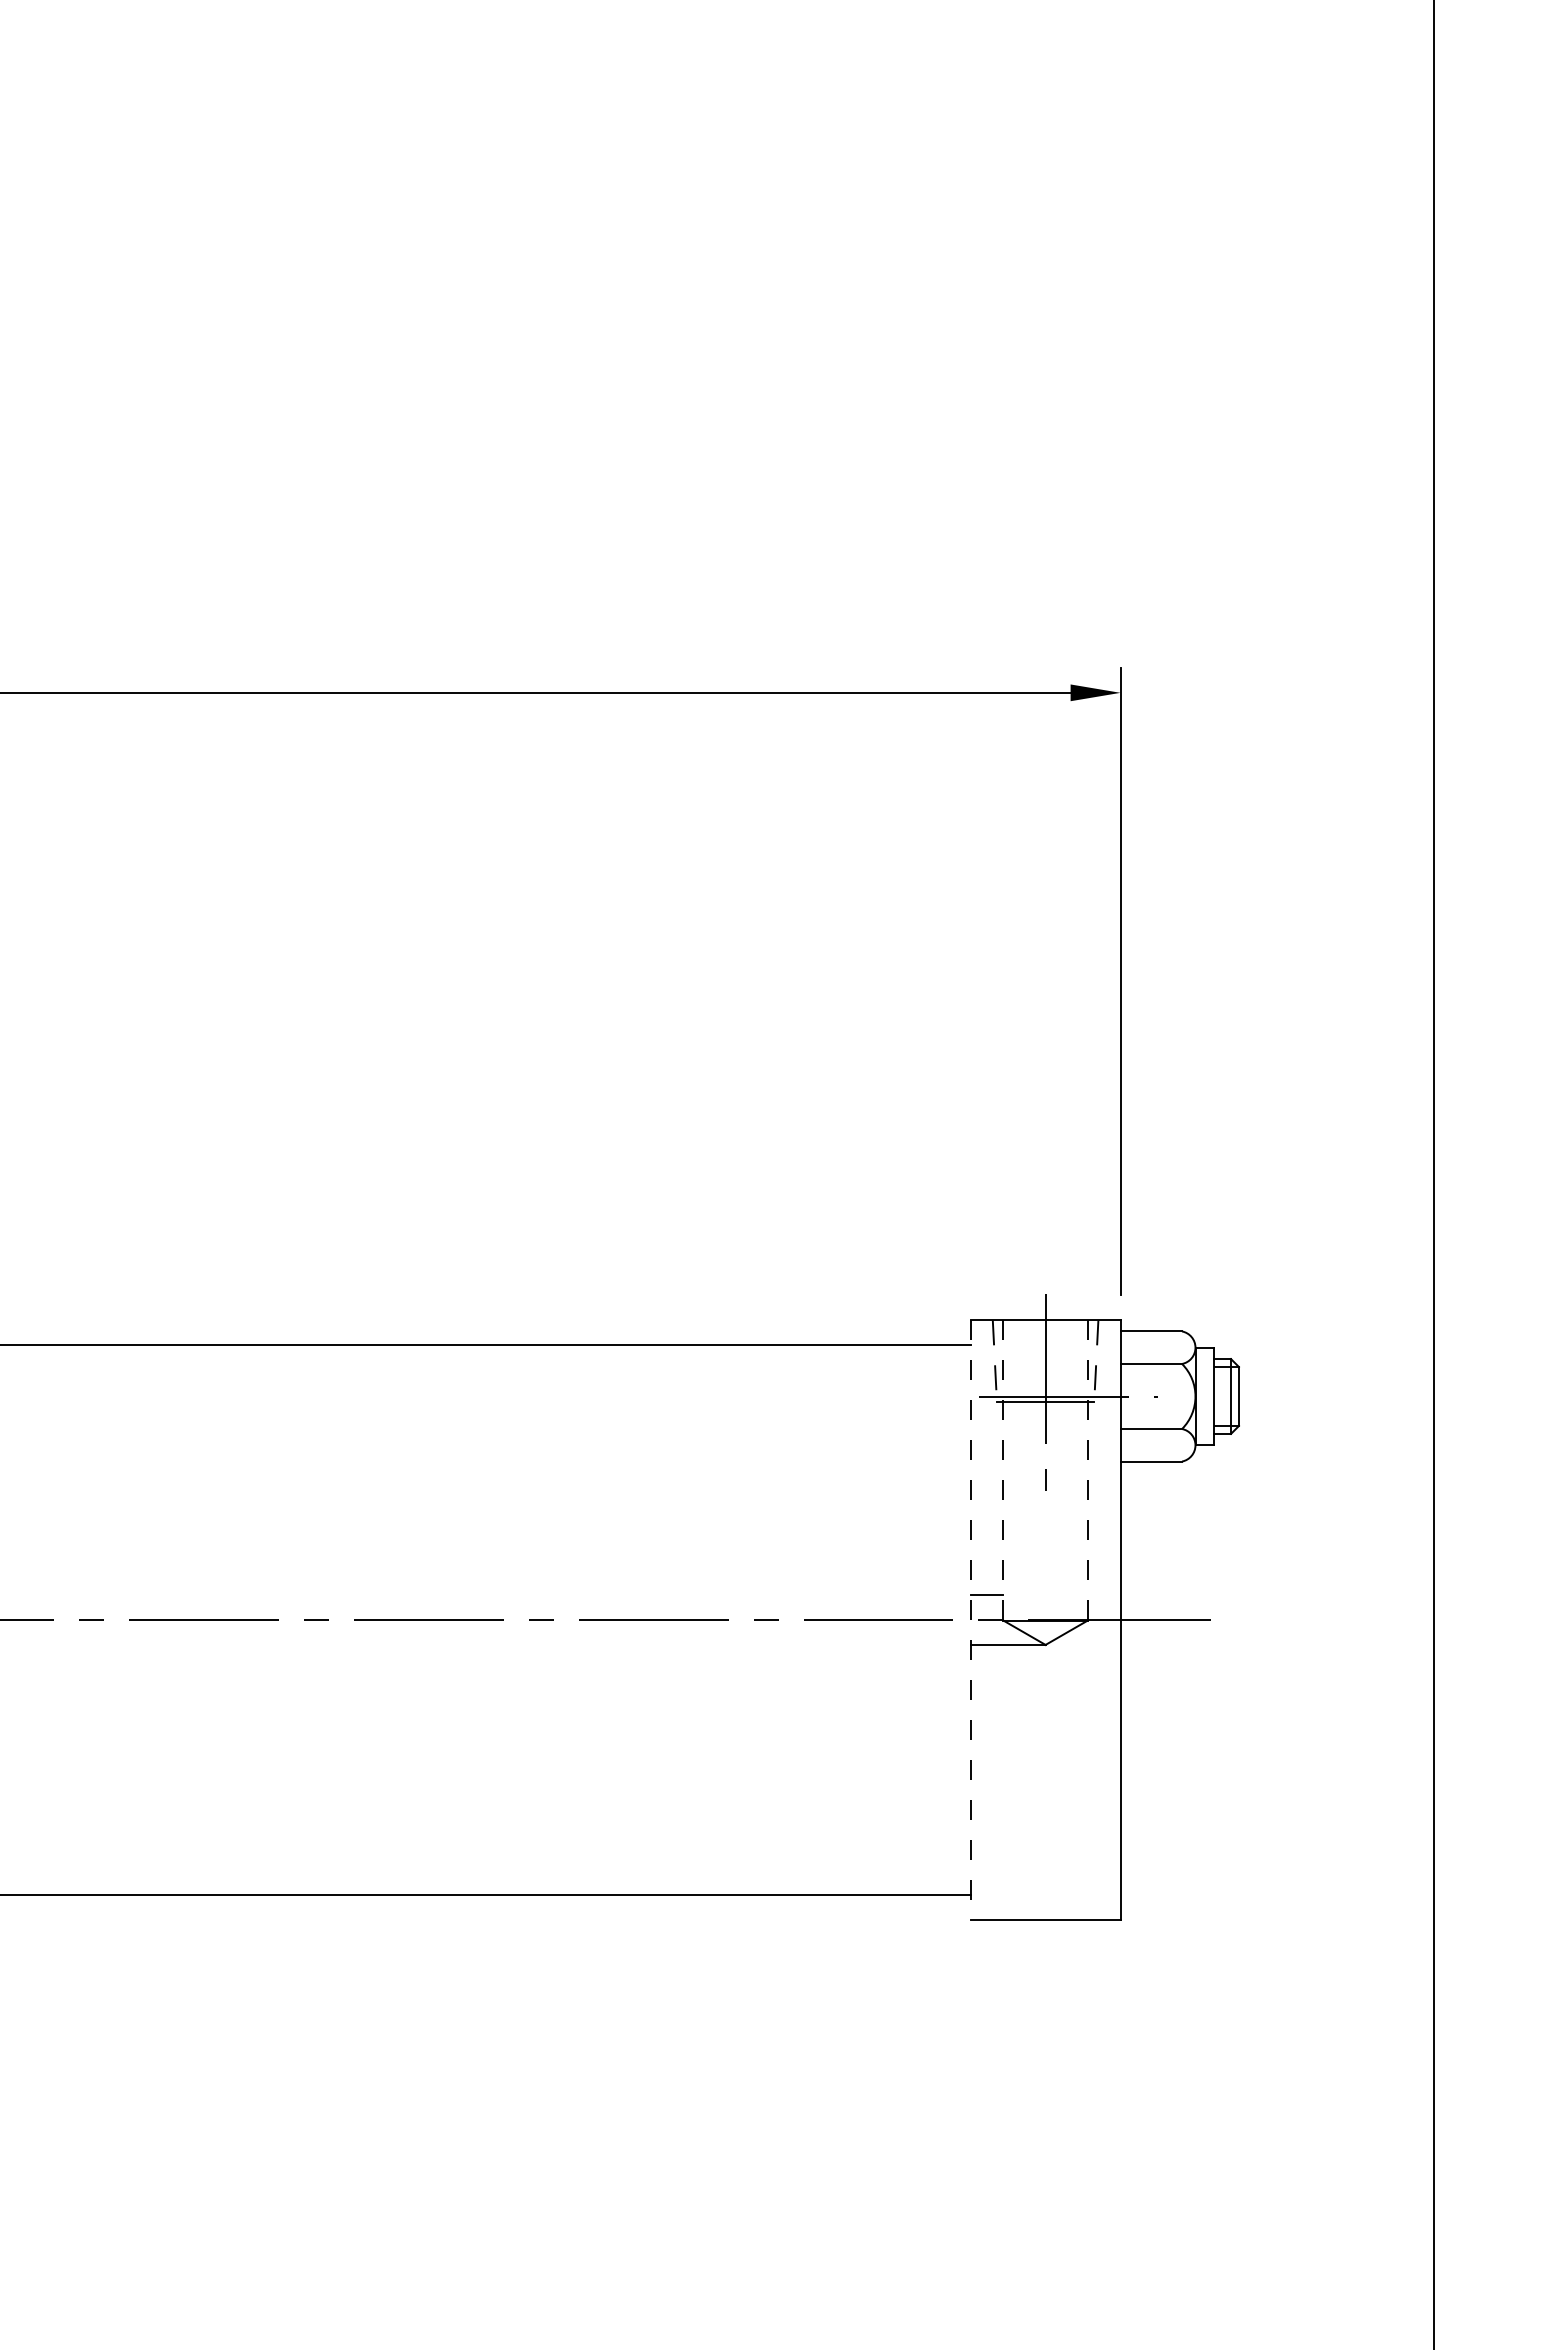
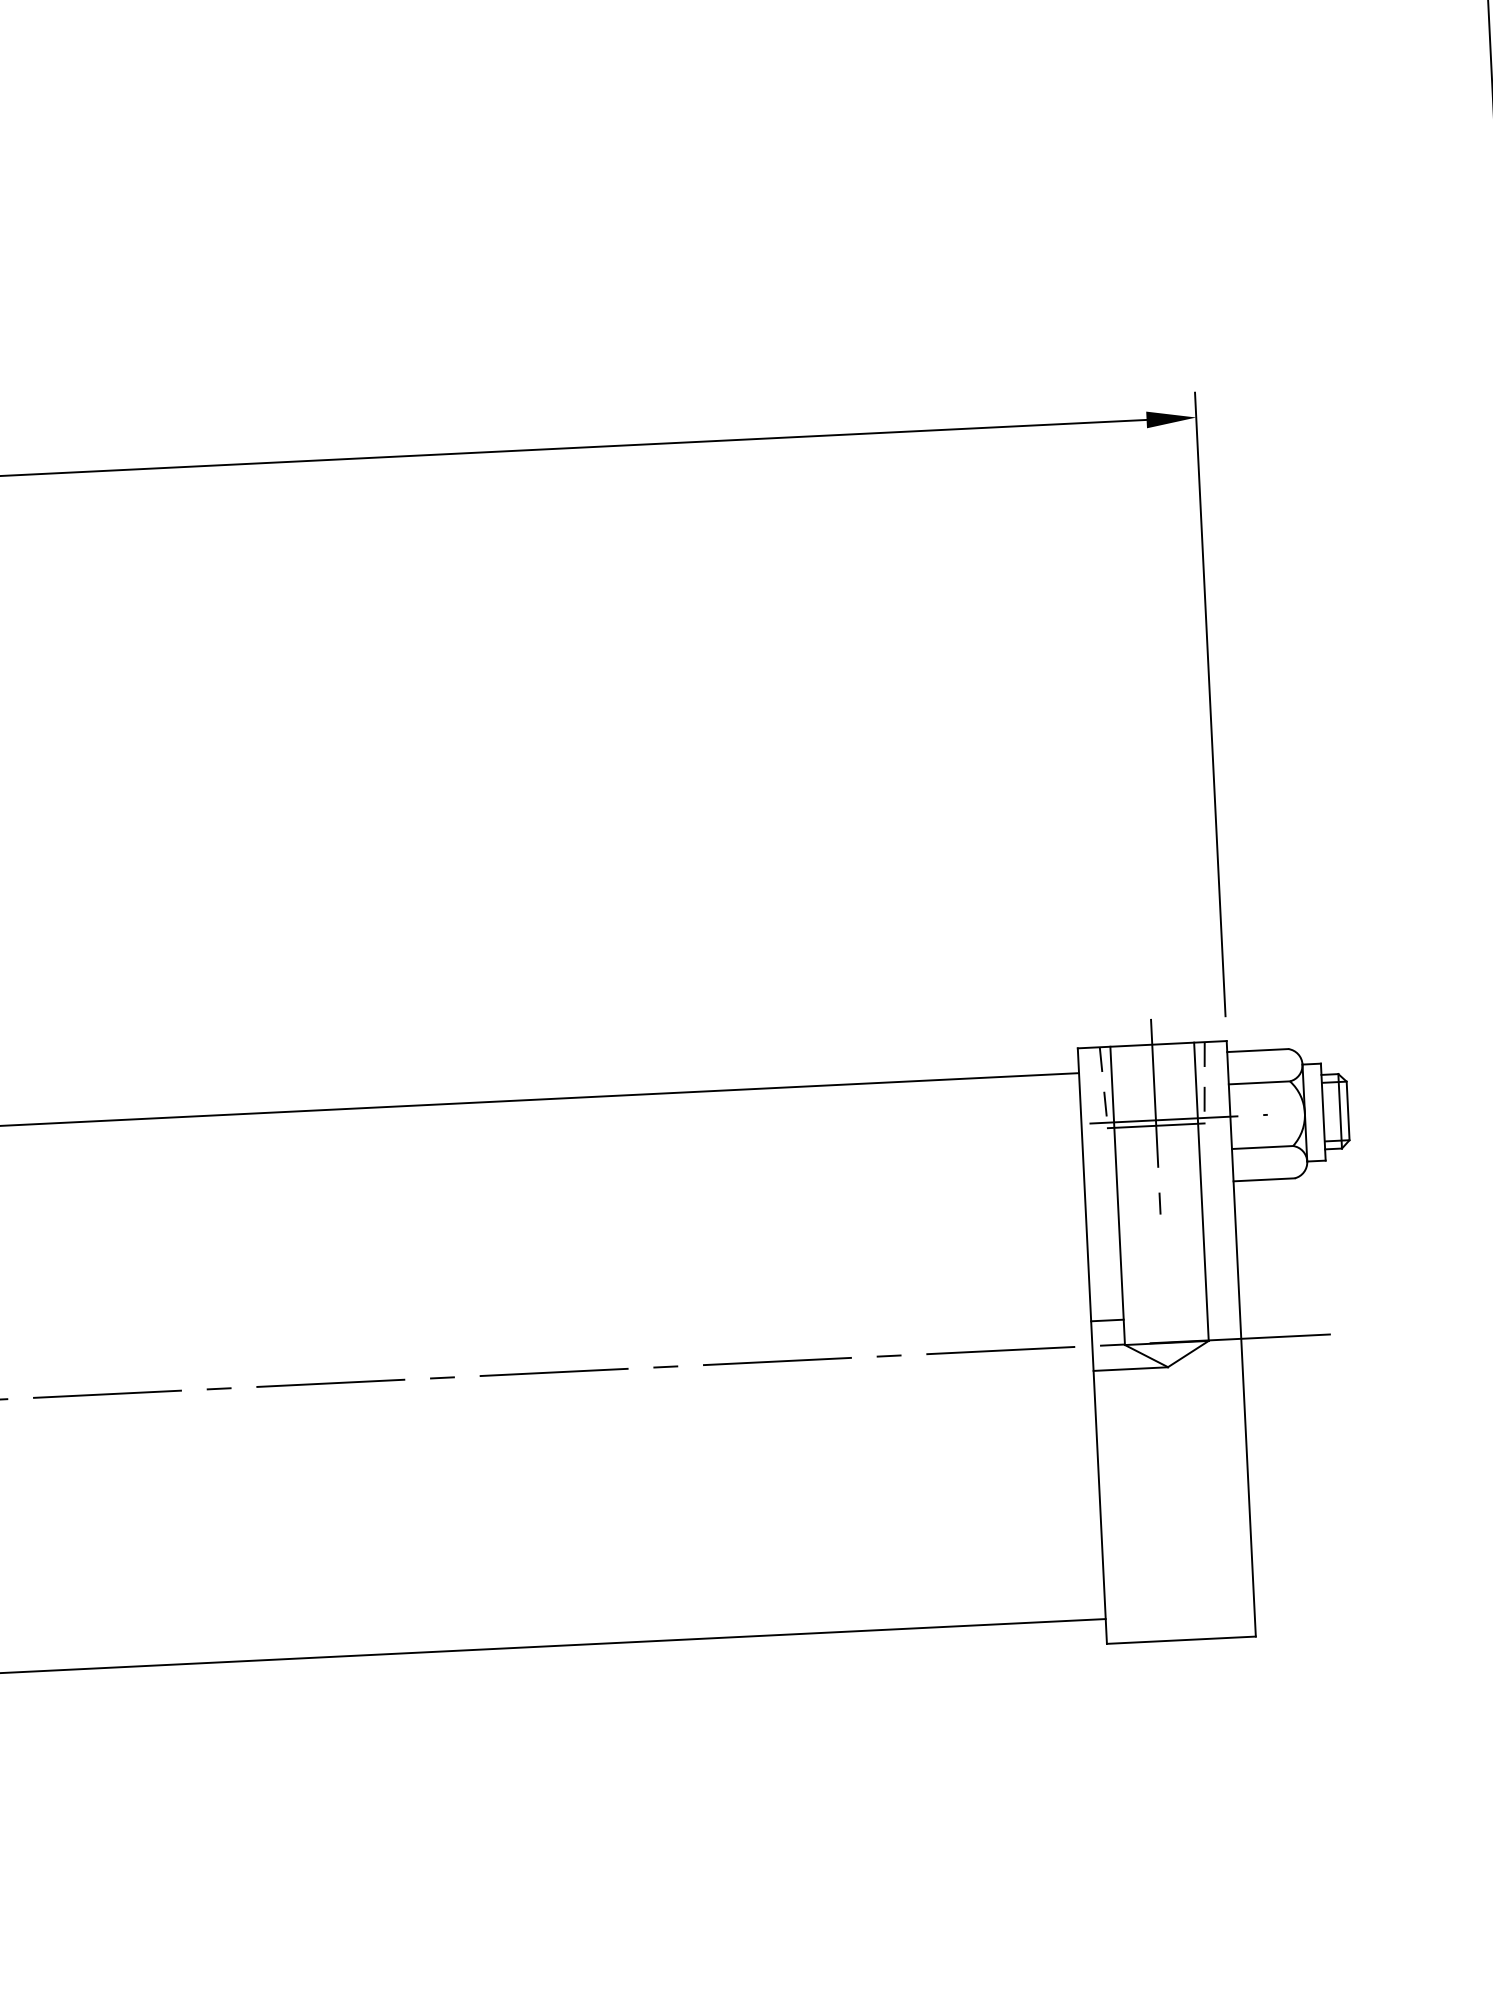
line: (1003, 1470) -> (1117, 1195), dashed -> solid
line: (1087, 1470) -> (1201, 1191), dashed -> solid
line: (970, 1620) -> (1092, 1346), dashed -> solid

